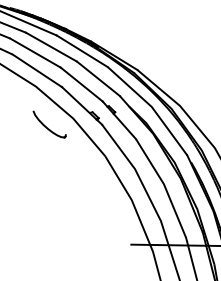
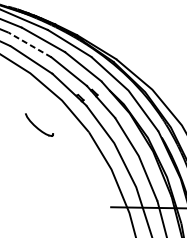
line: (35, 52) -> (29, 44), solid -> dashed
part: (49, 124) -> (39, 124), moved

